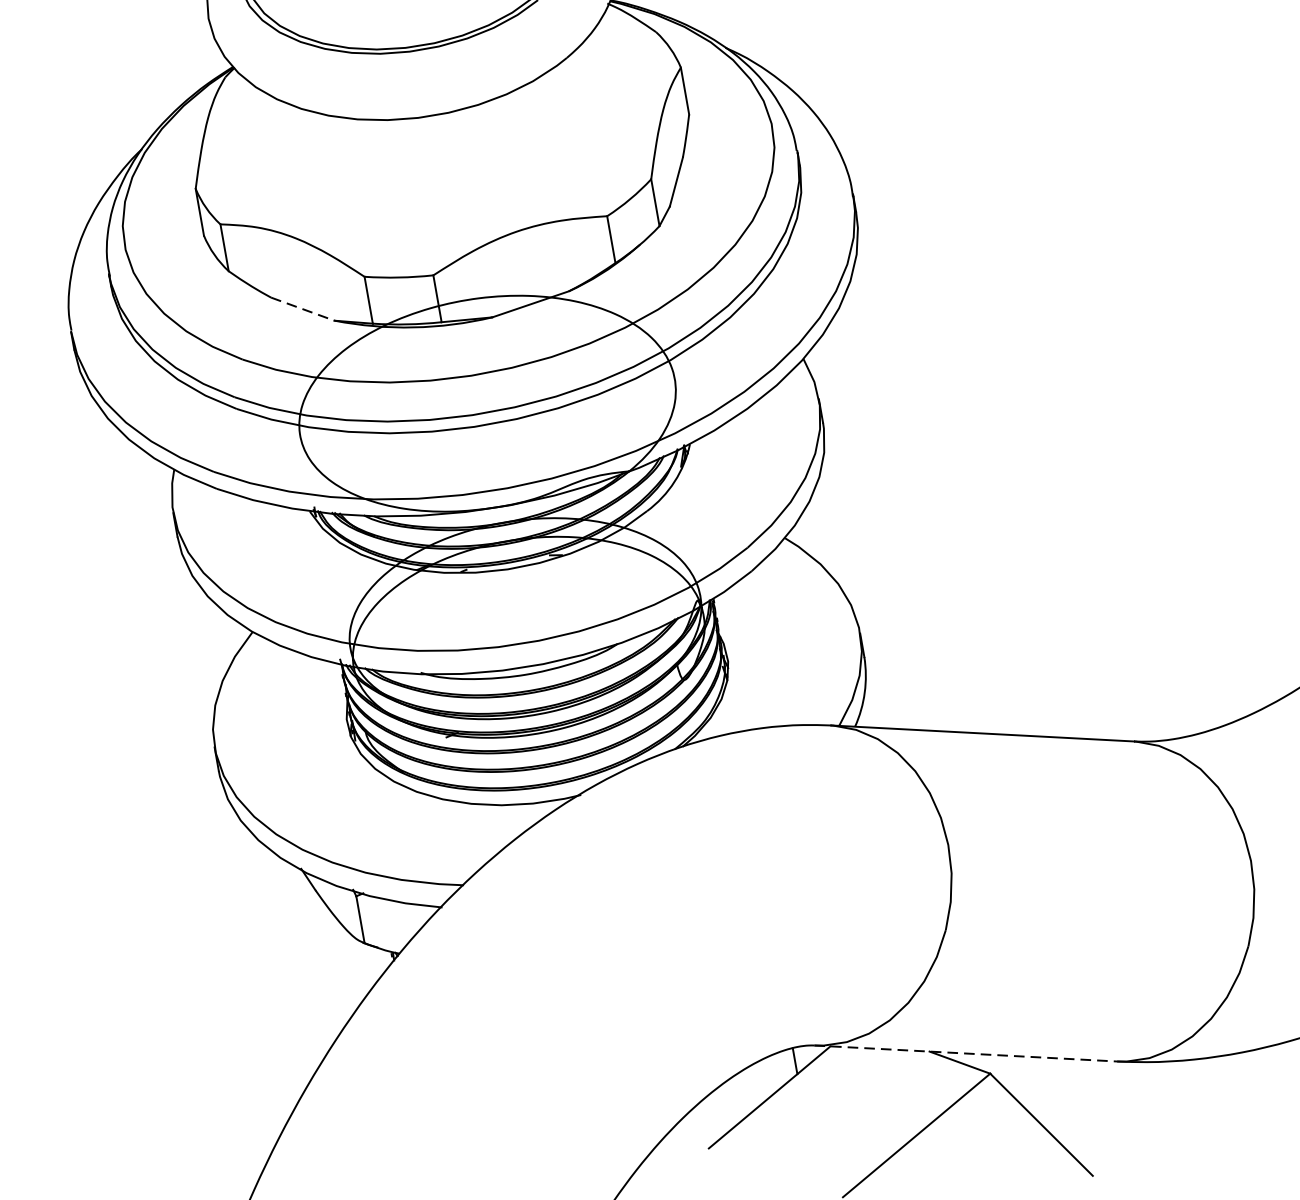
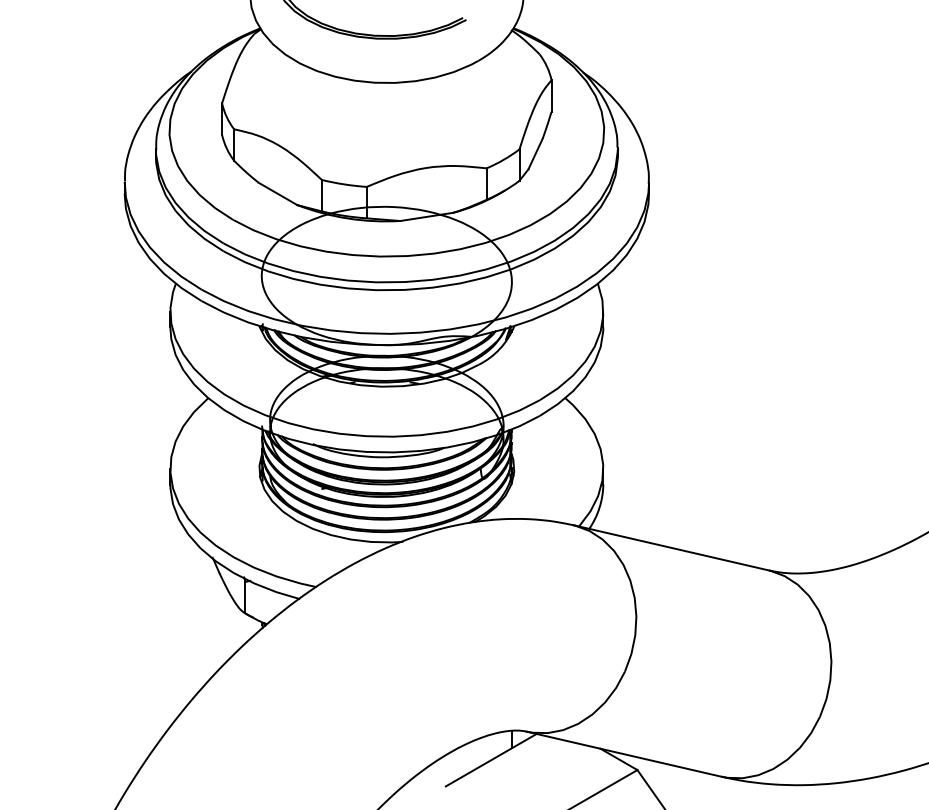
line: (303, 309) -> (278, 194), dashed -> solid
line: (966, 1053) -> (624, 754), dashed -> solid

